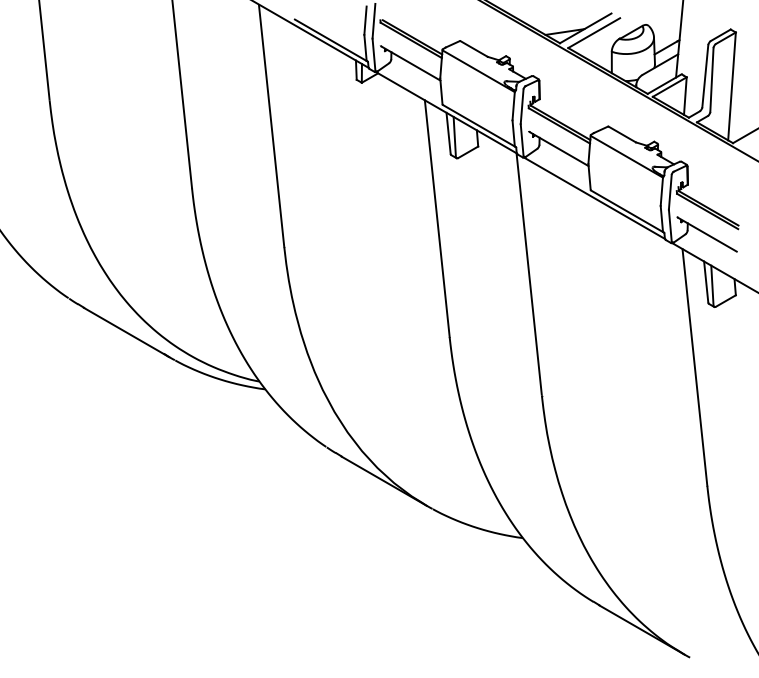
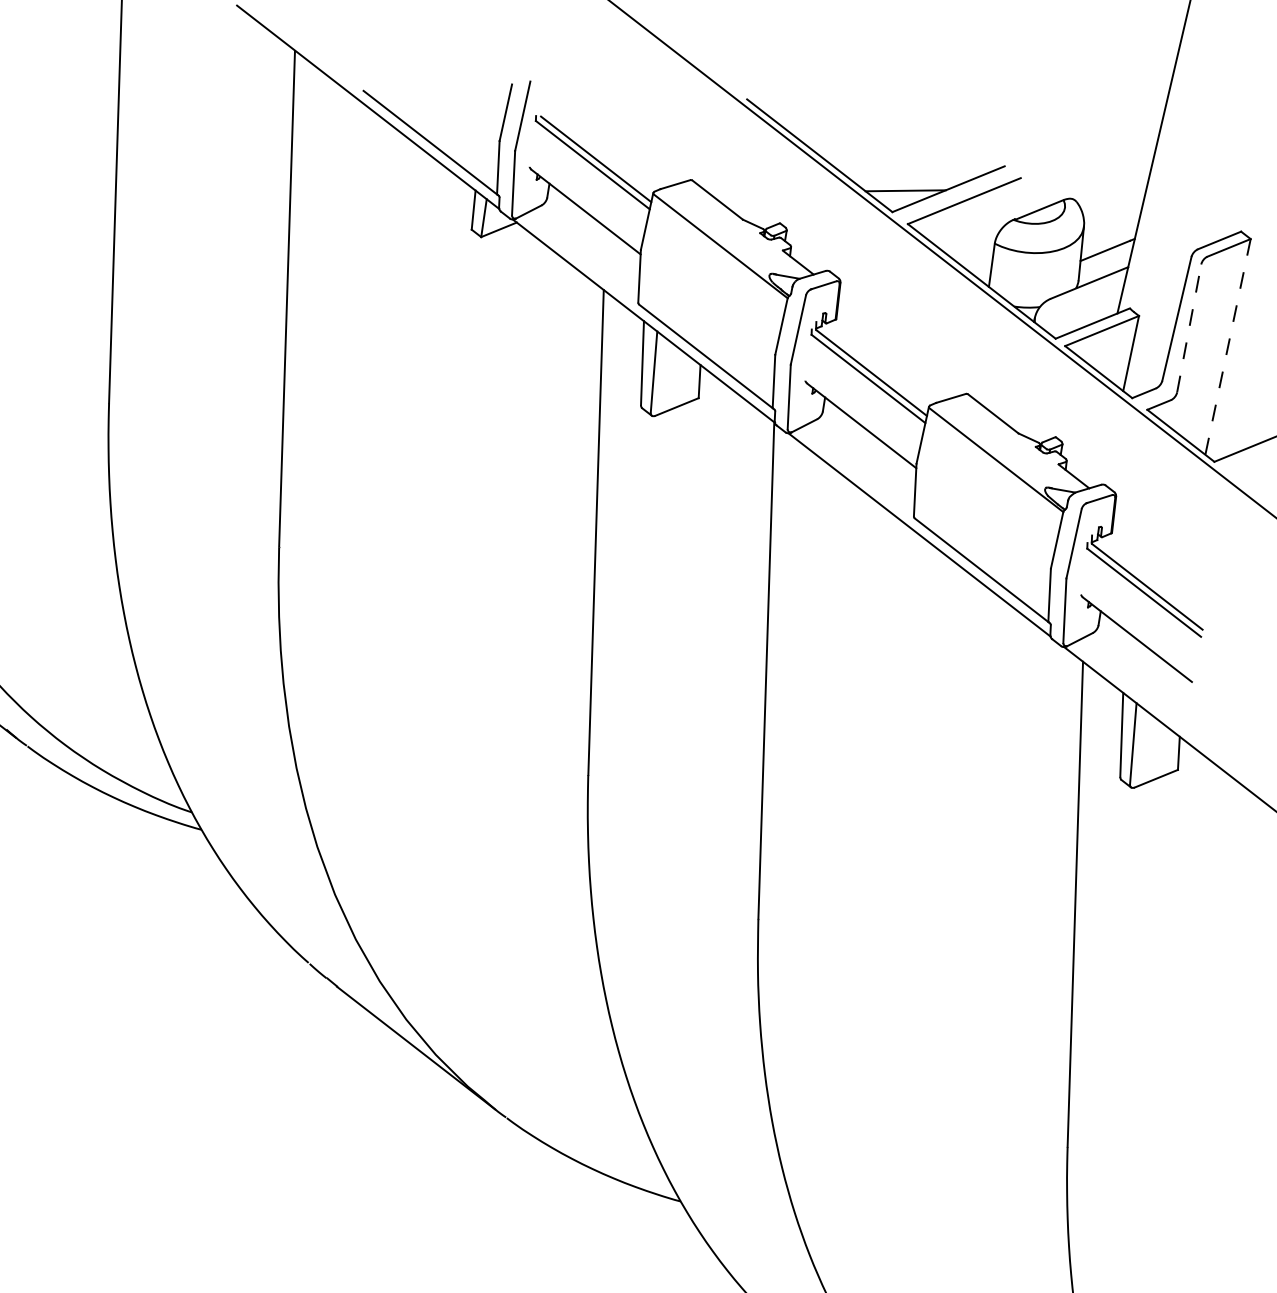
line: (711, 80) -> (1188, 329), solid -> dashed
line: (731, 86) -> (1226, 346), solid -> dashed

